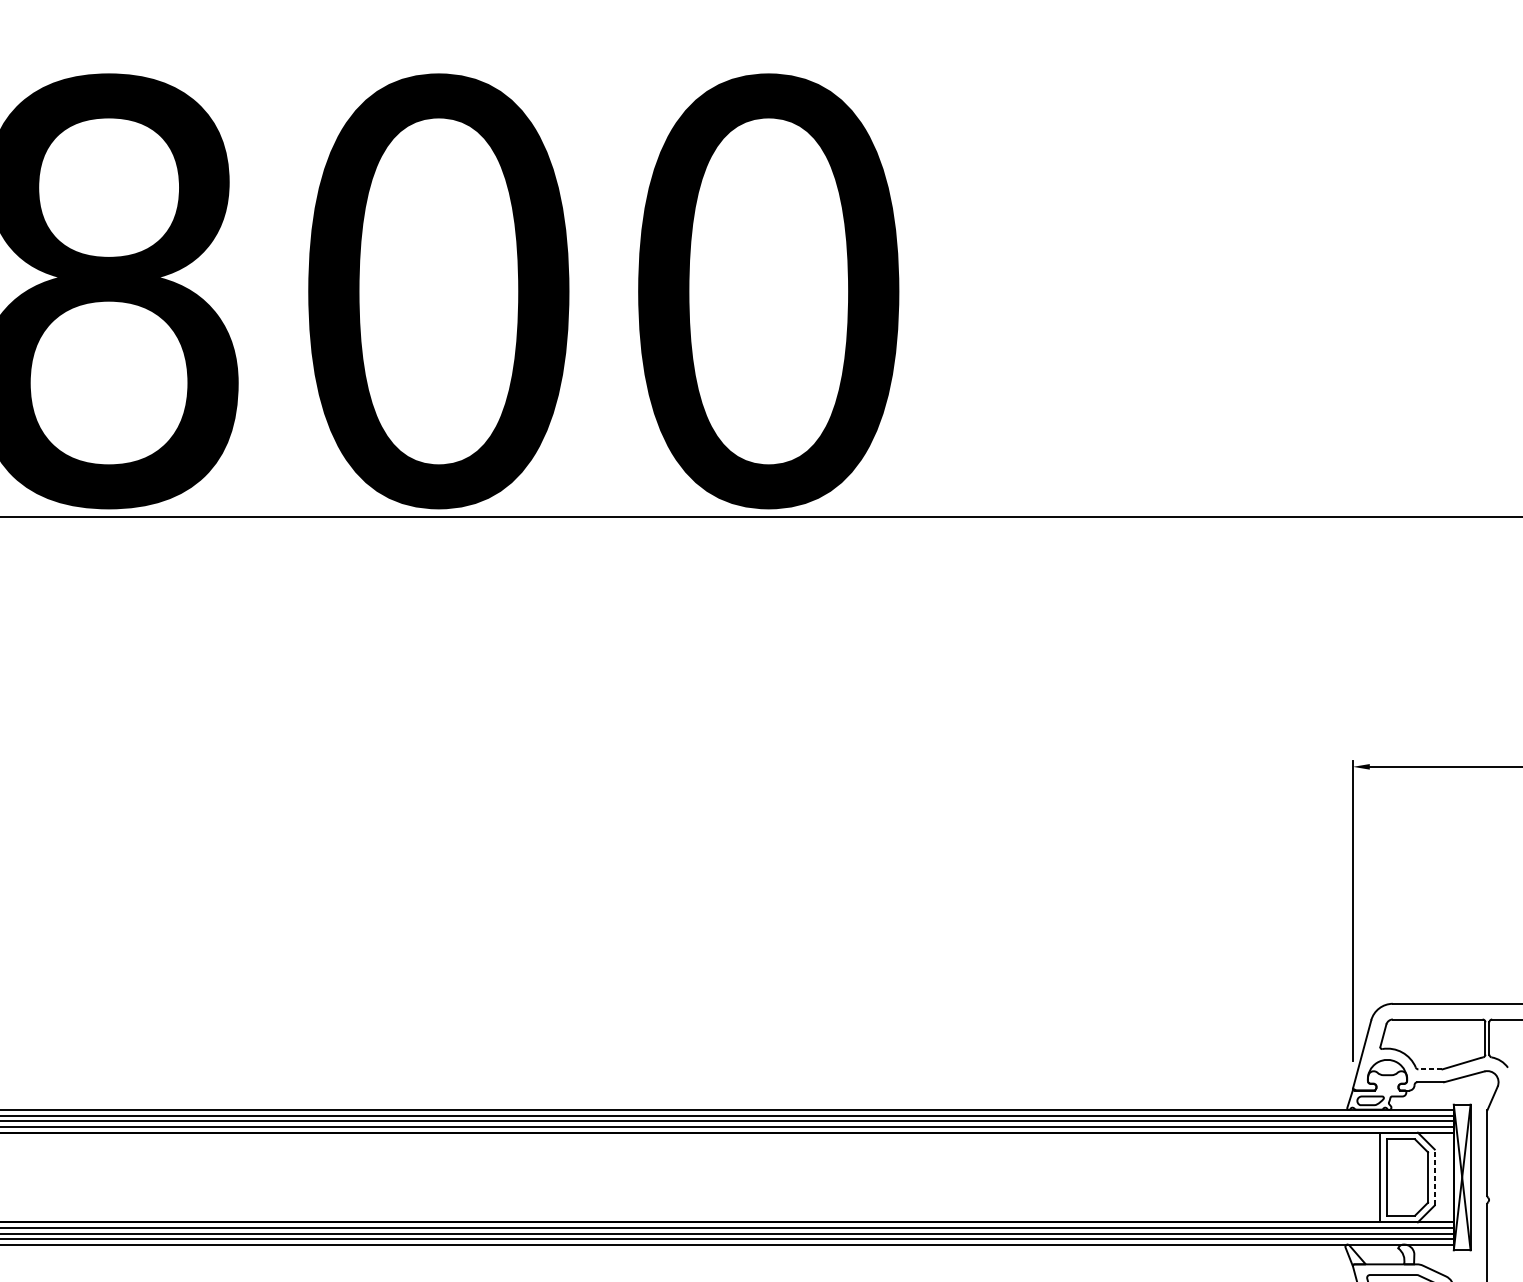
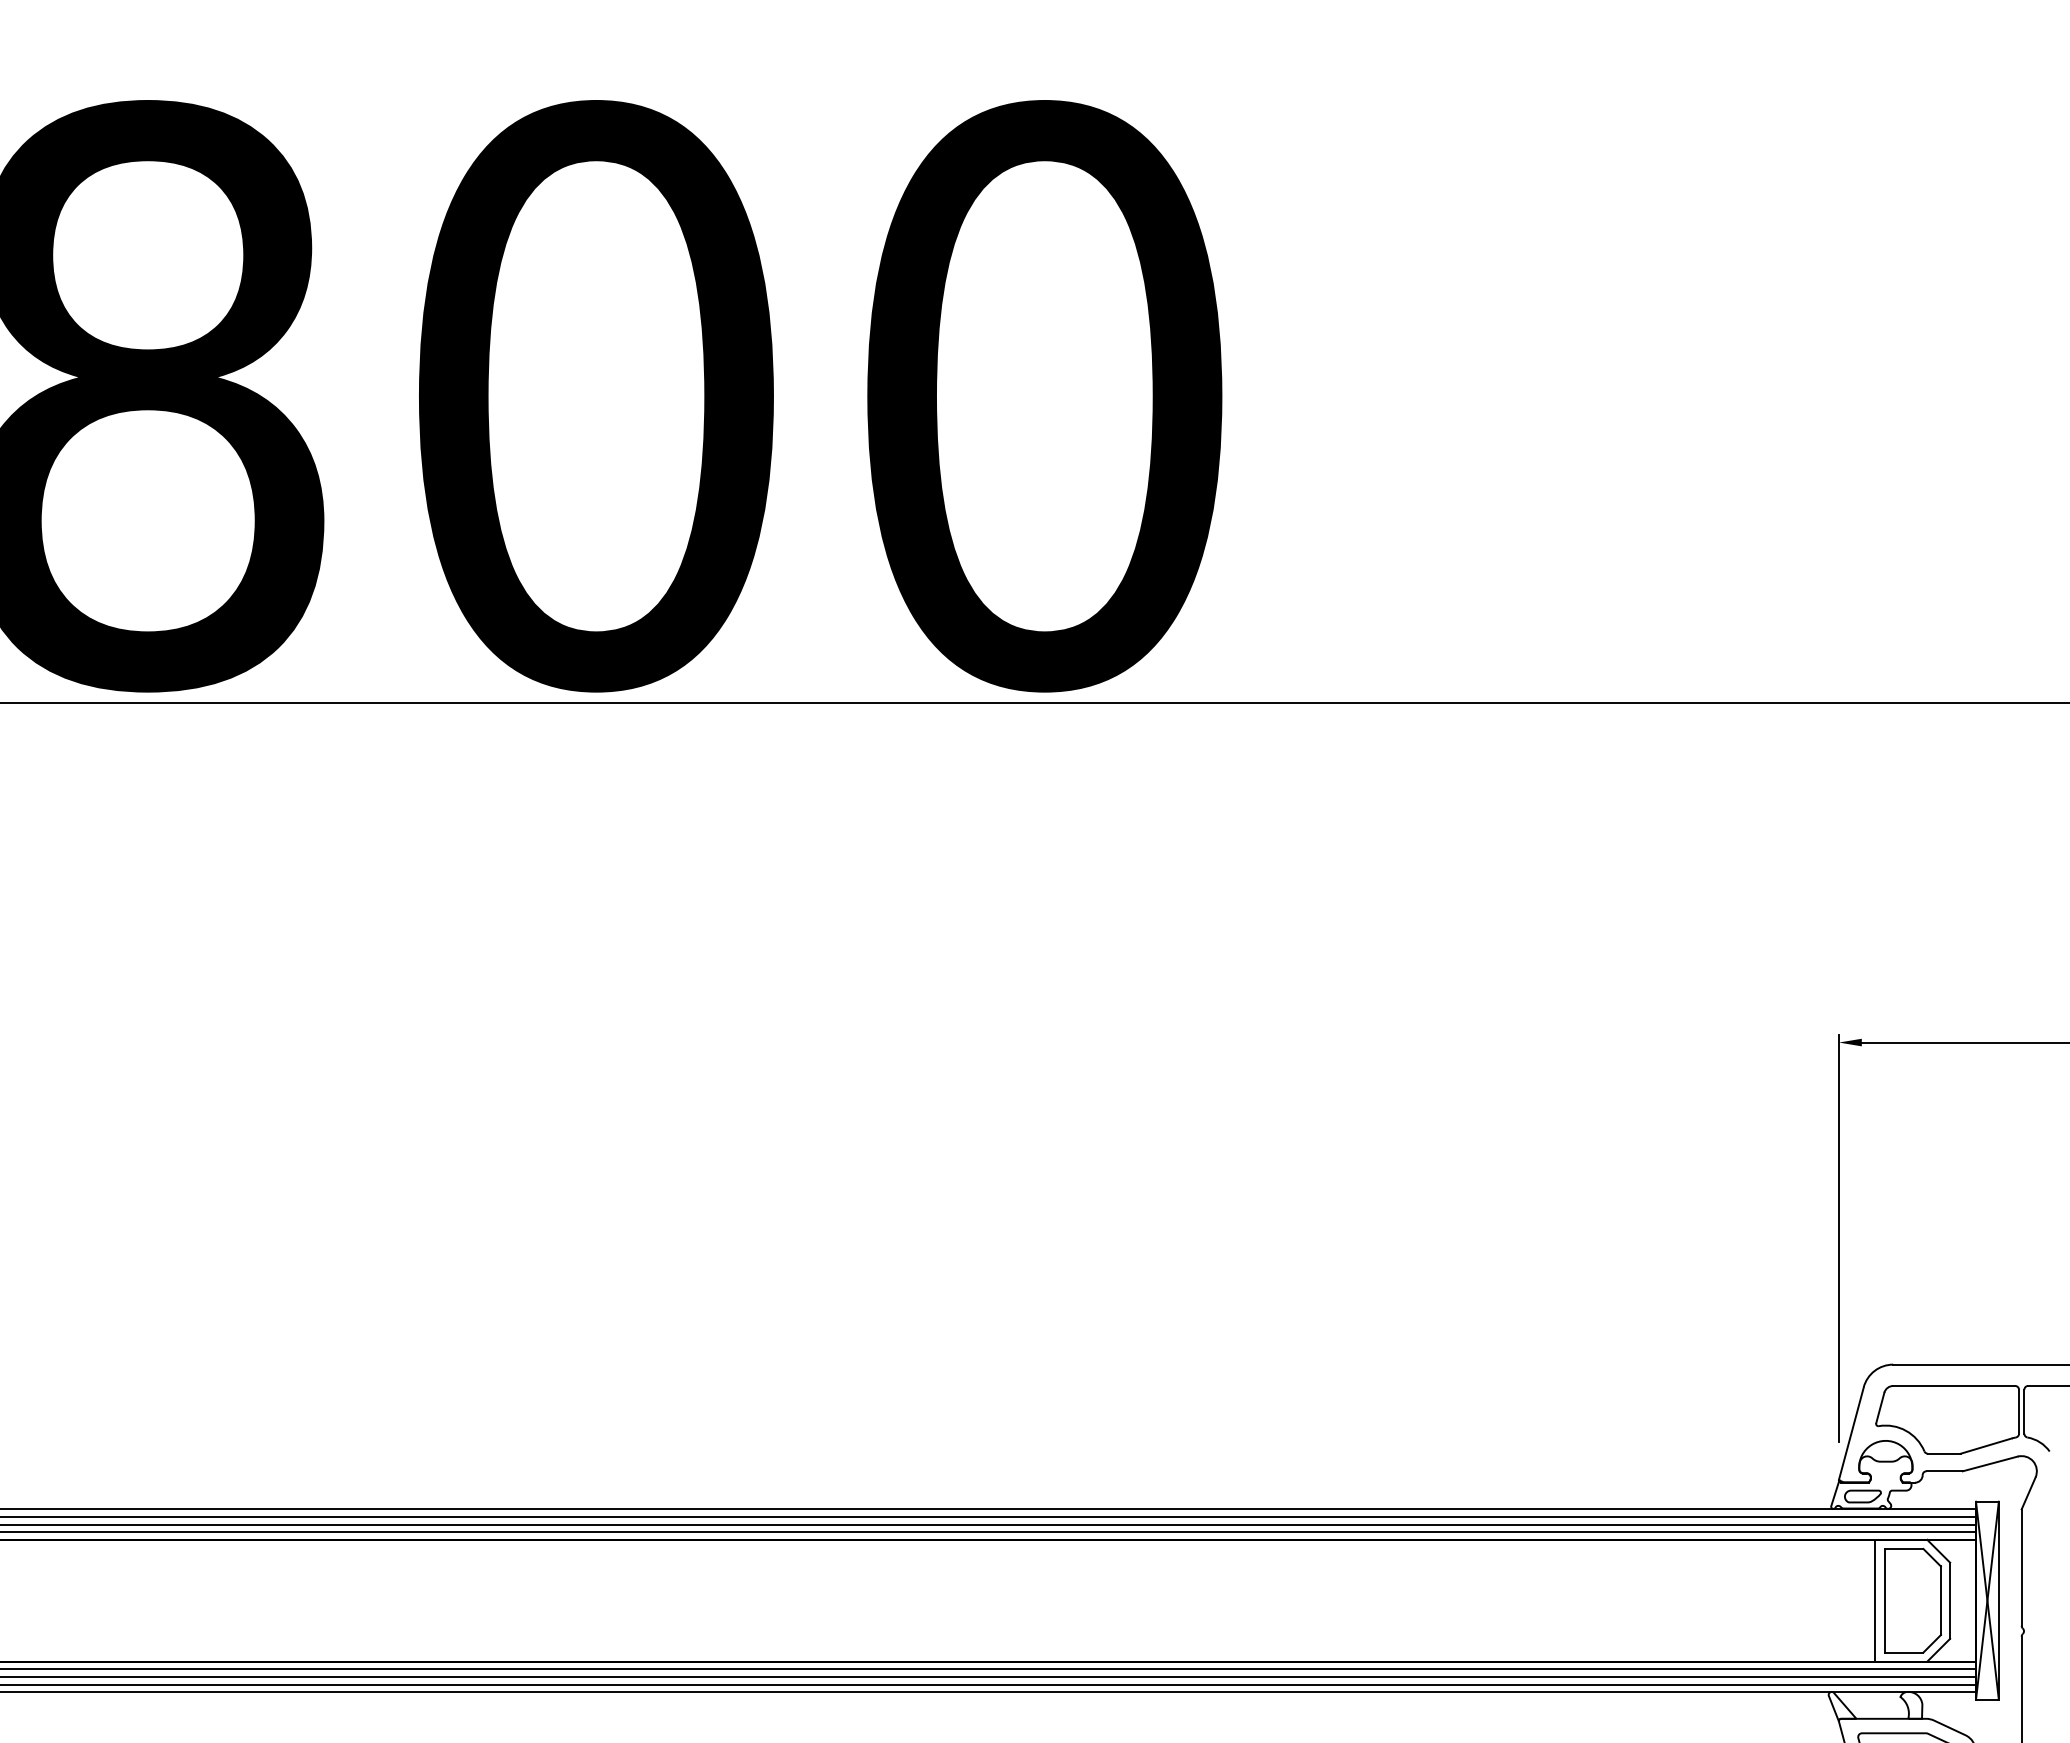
line: (1429, 1069) -> (1943, 1453), dashed -> solid
line: (1435, 1177) -> (1950, 1600), dashed -> solid

